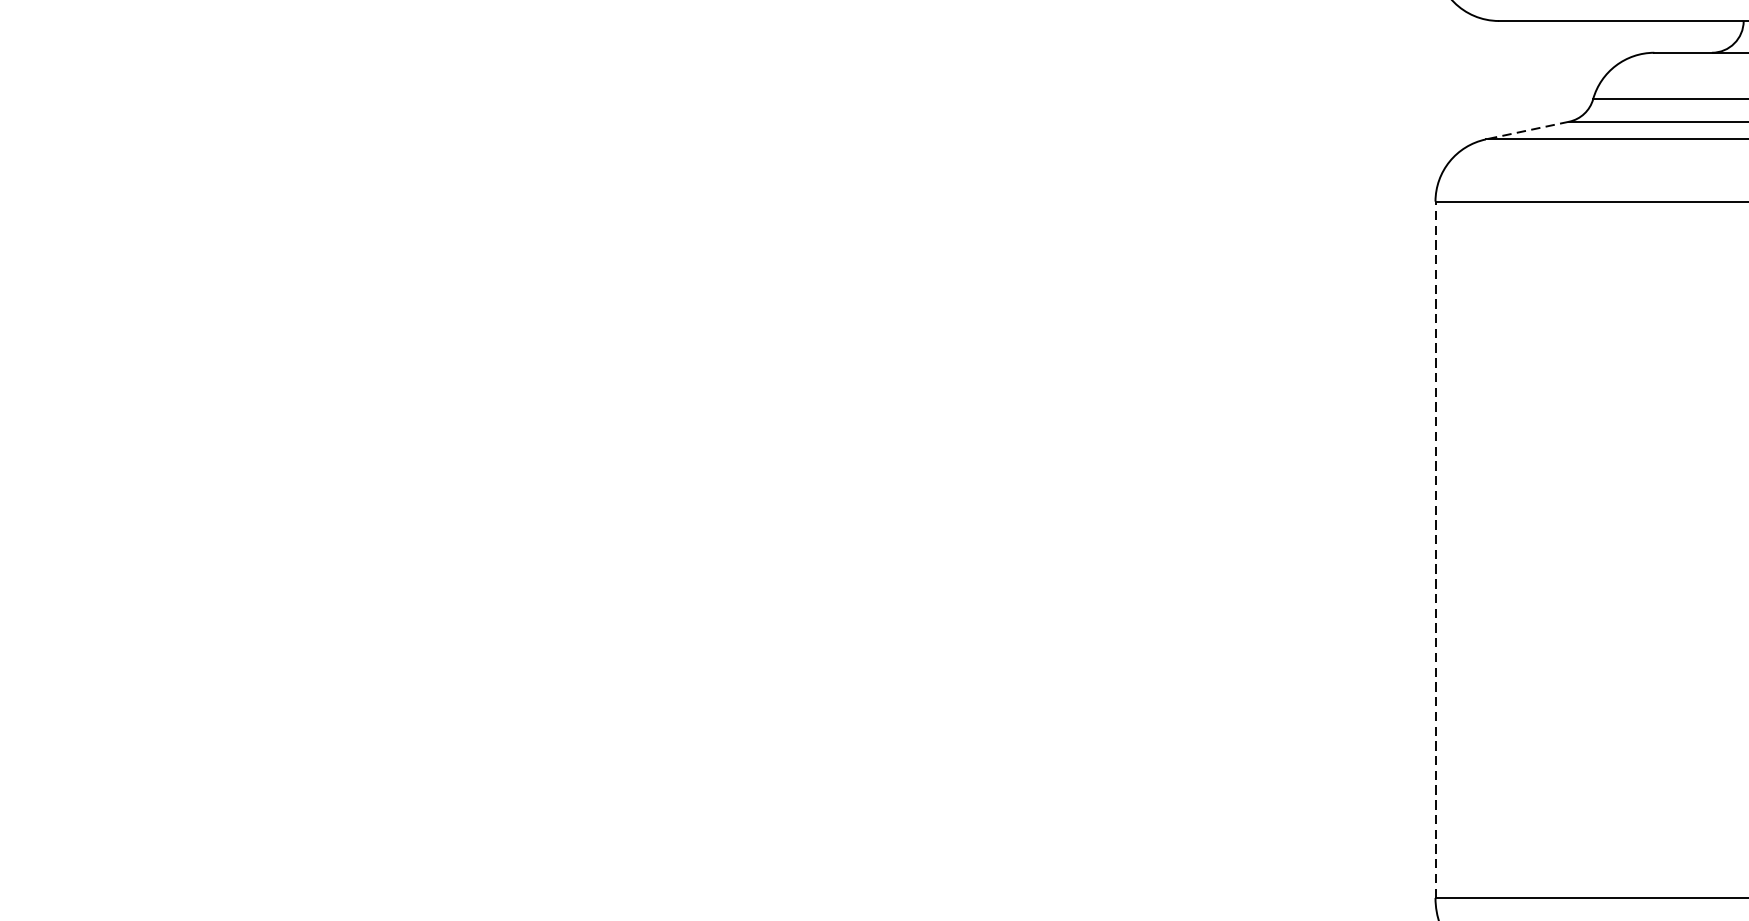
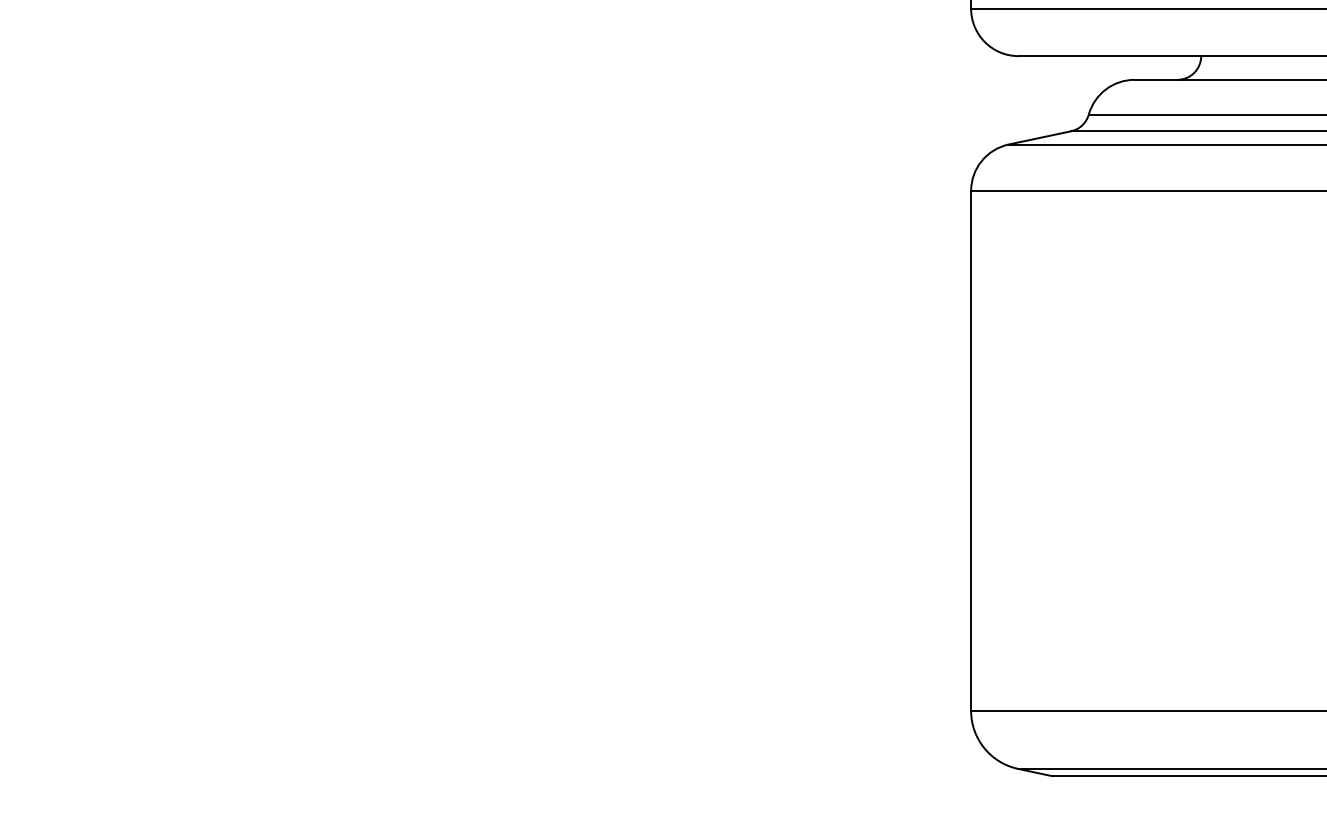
line: (1527, 129) -> (1039, 137), dashed -> solid
line: (1436, 549) -> (971, 450), dashed -> solid

